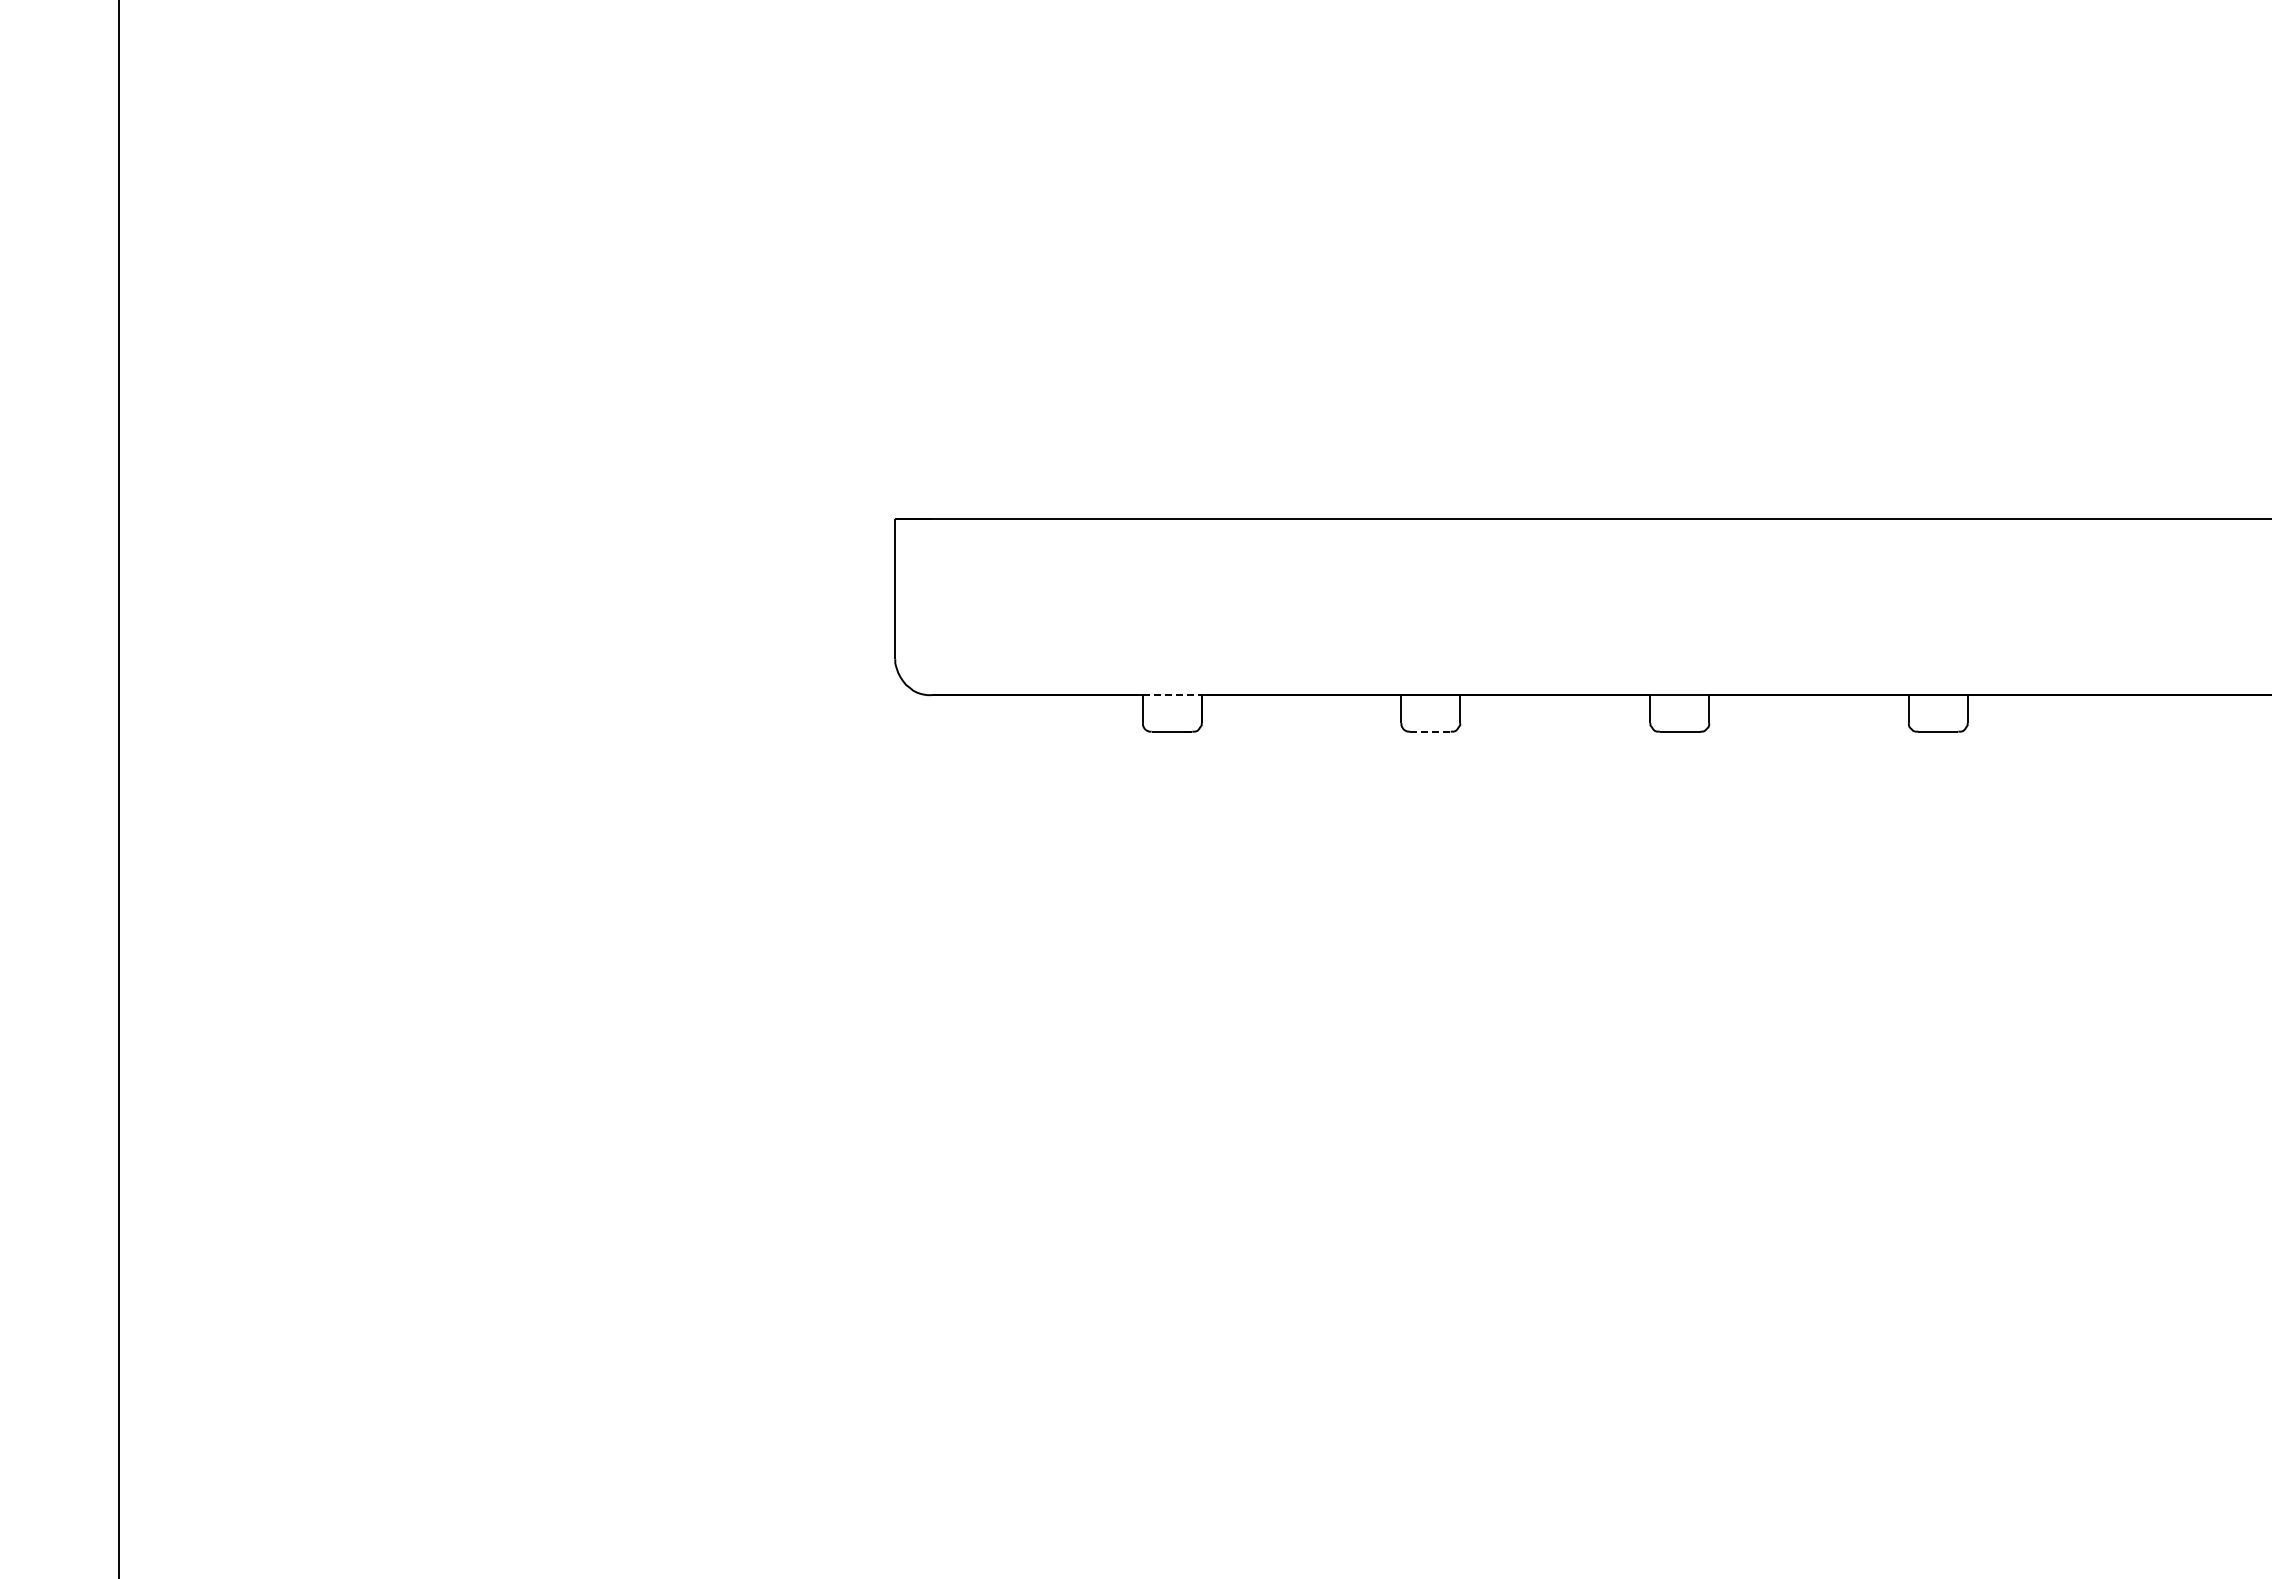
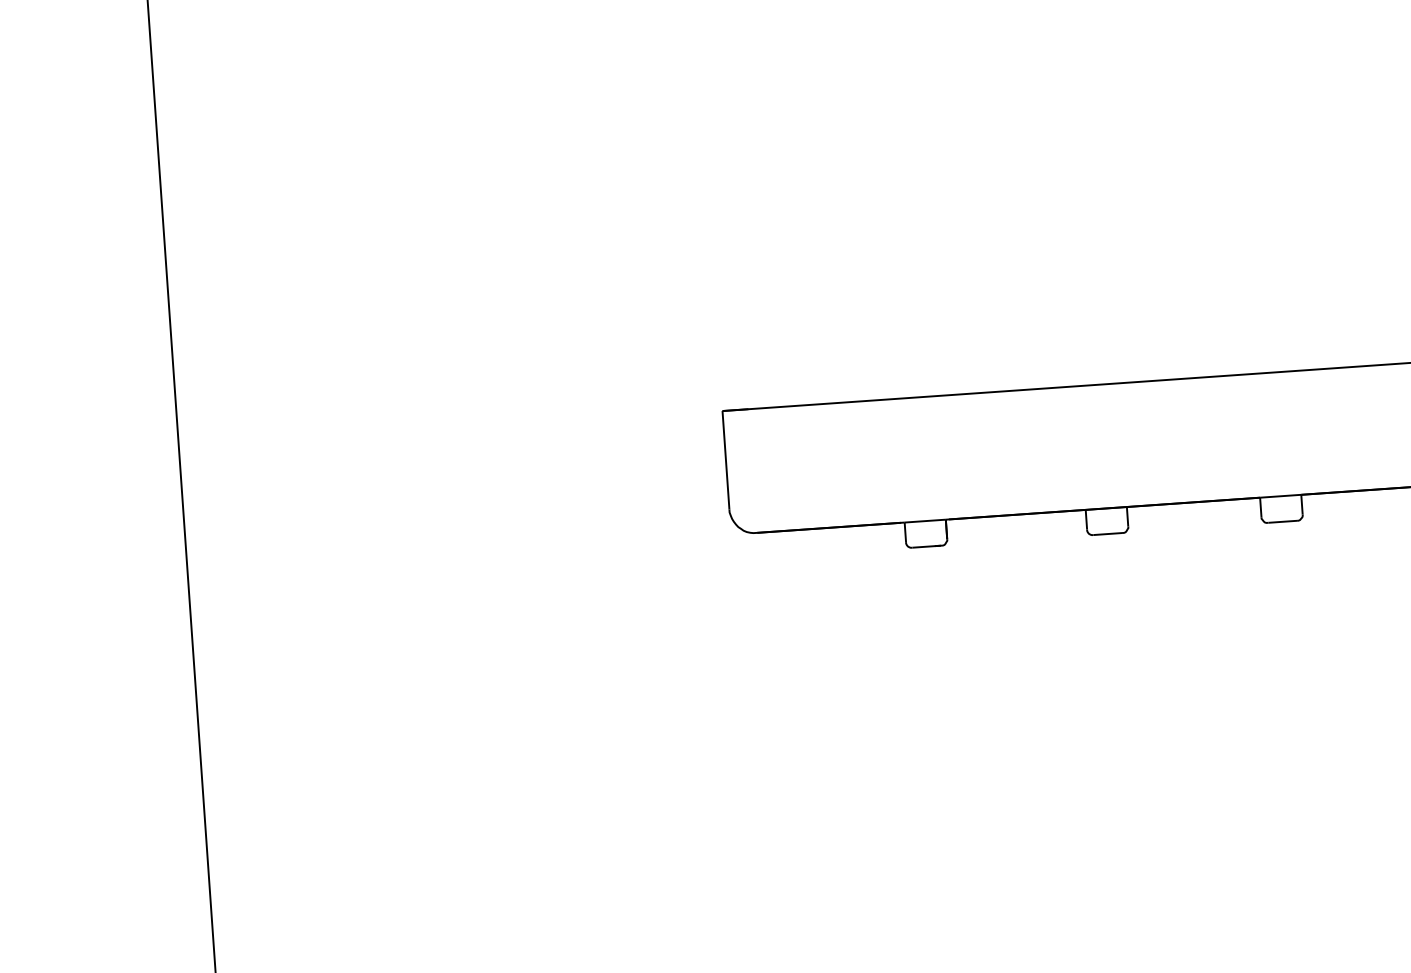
line: (1172, 695) -> (925, 521), dashed -> solid
line: (1430, 731) -> (1107, 533), dashed -> solid

